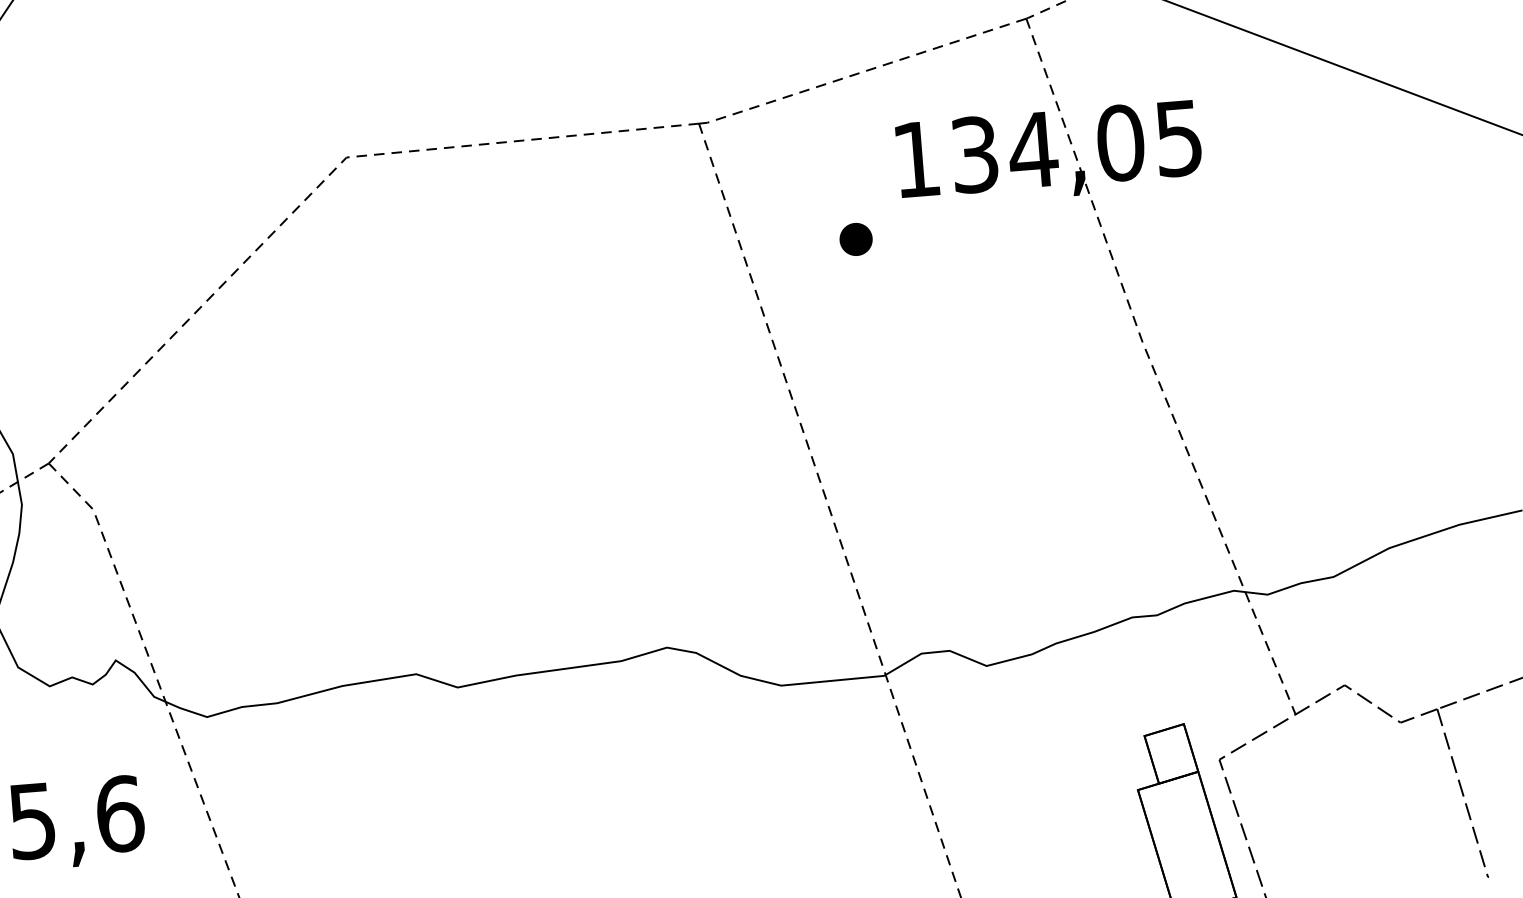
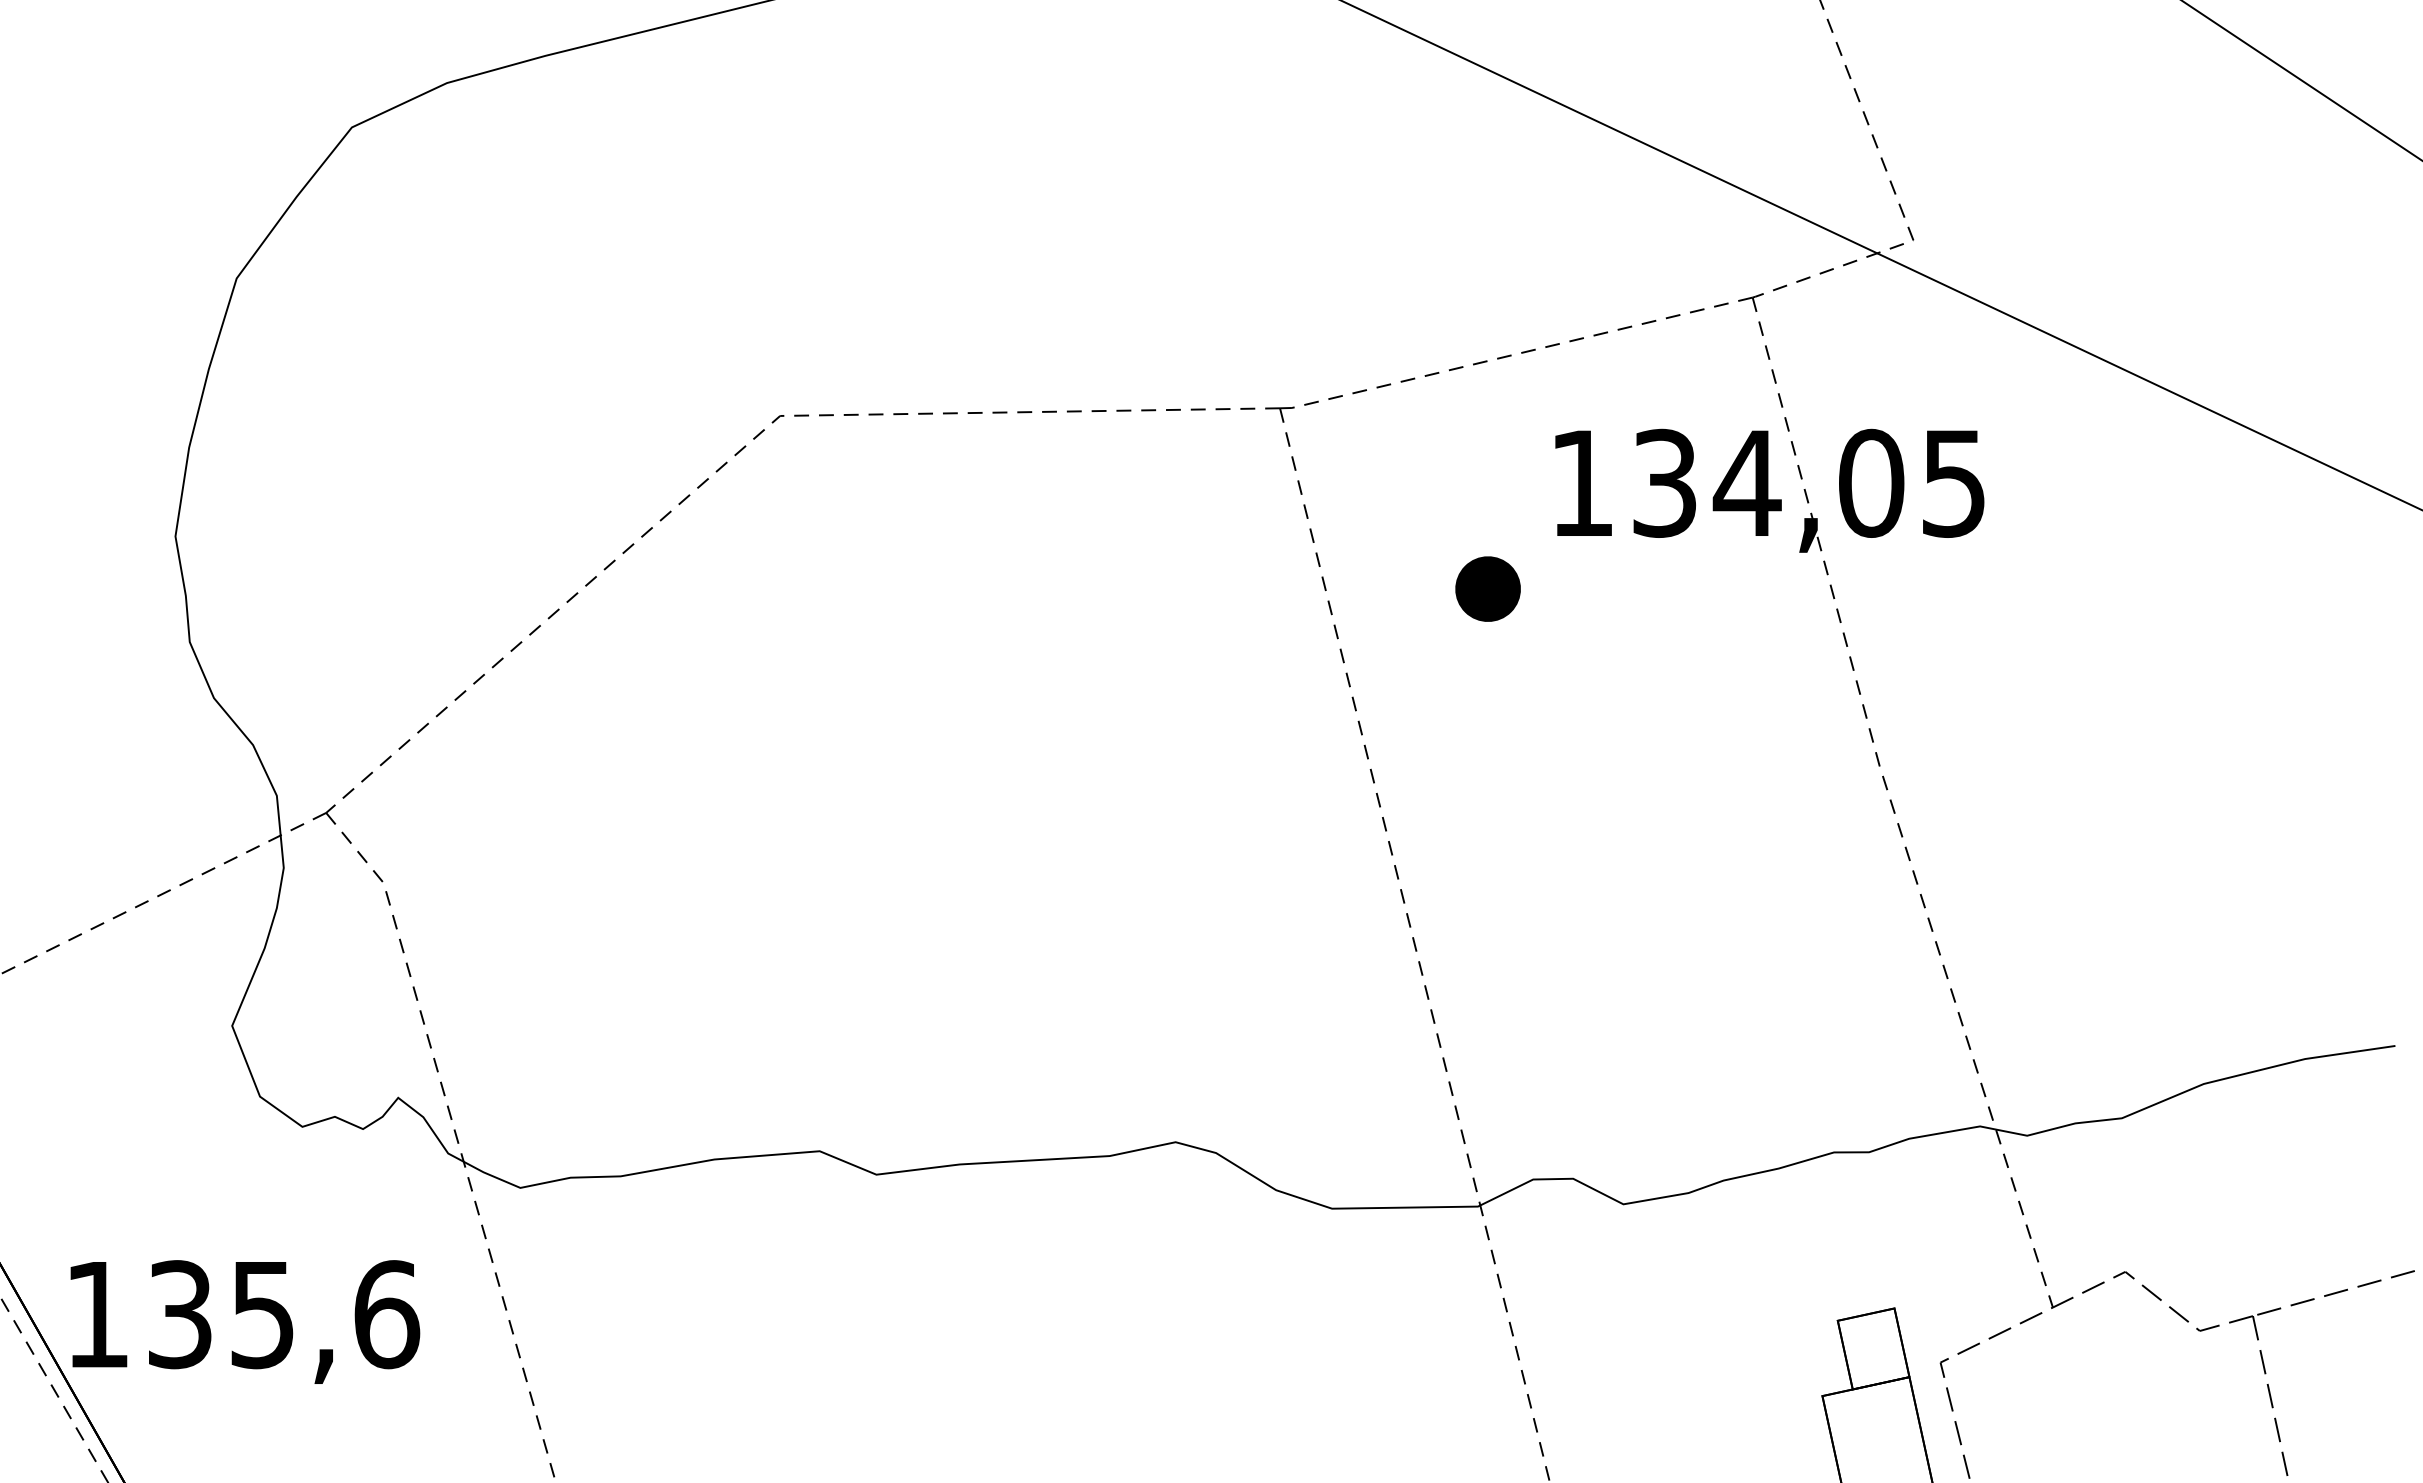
part: (855, 239) -> (1487, 588), size x1.4

